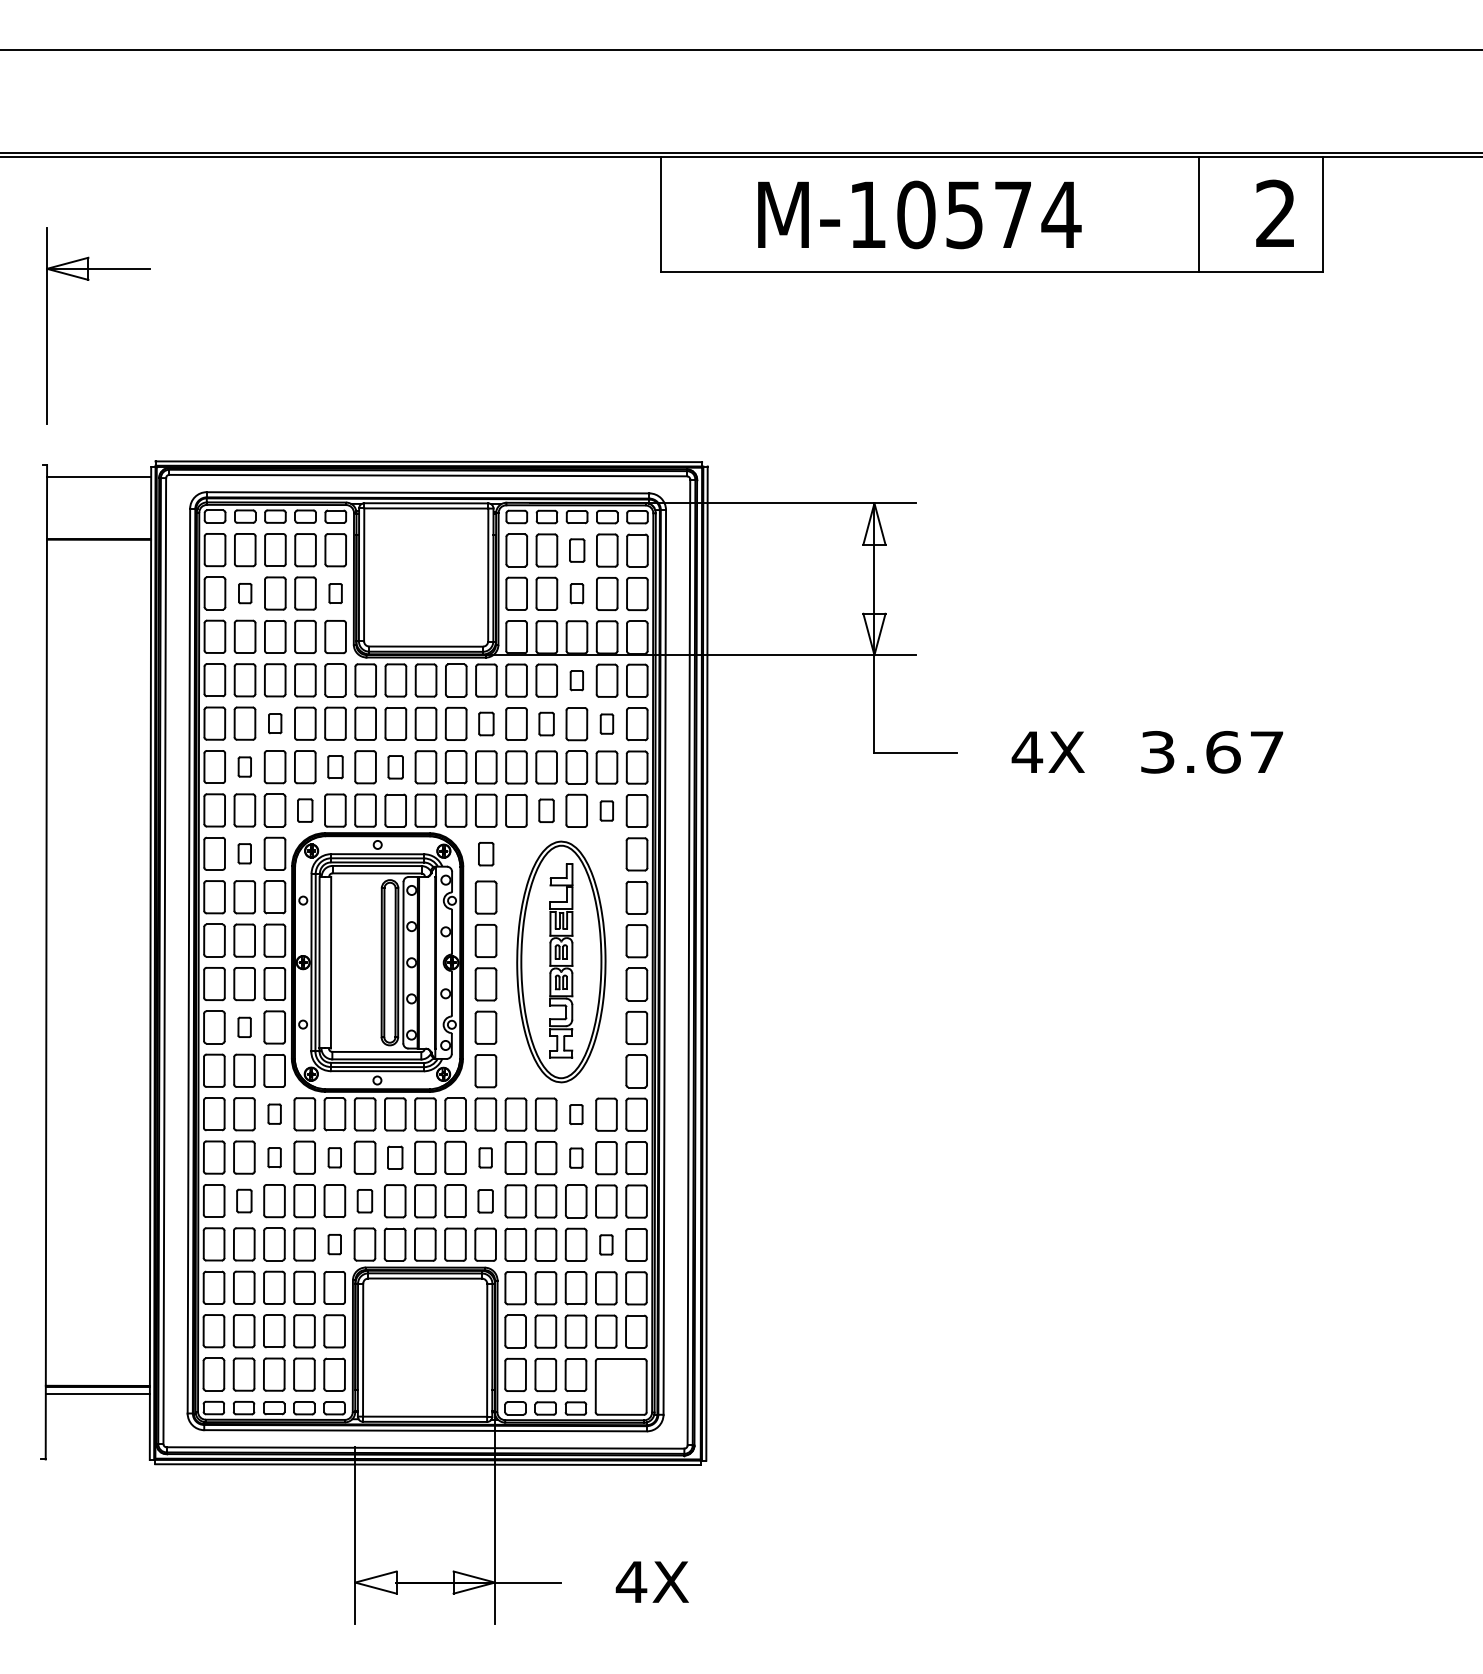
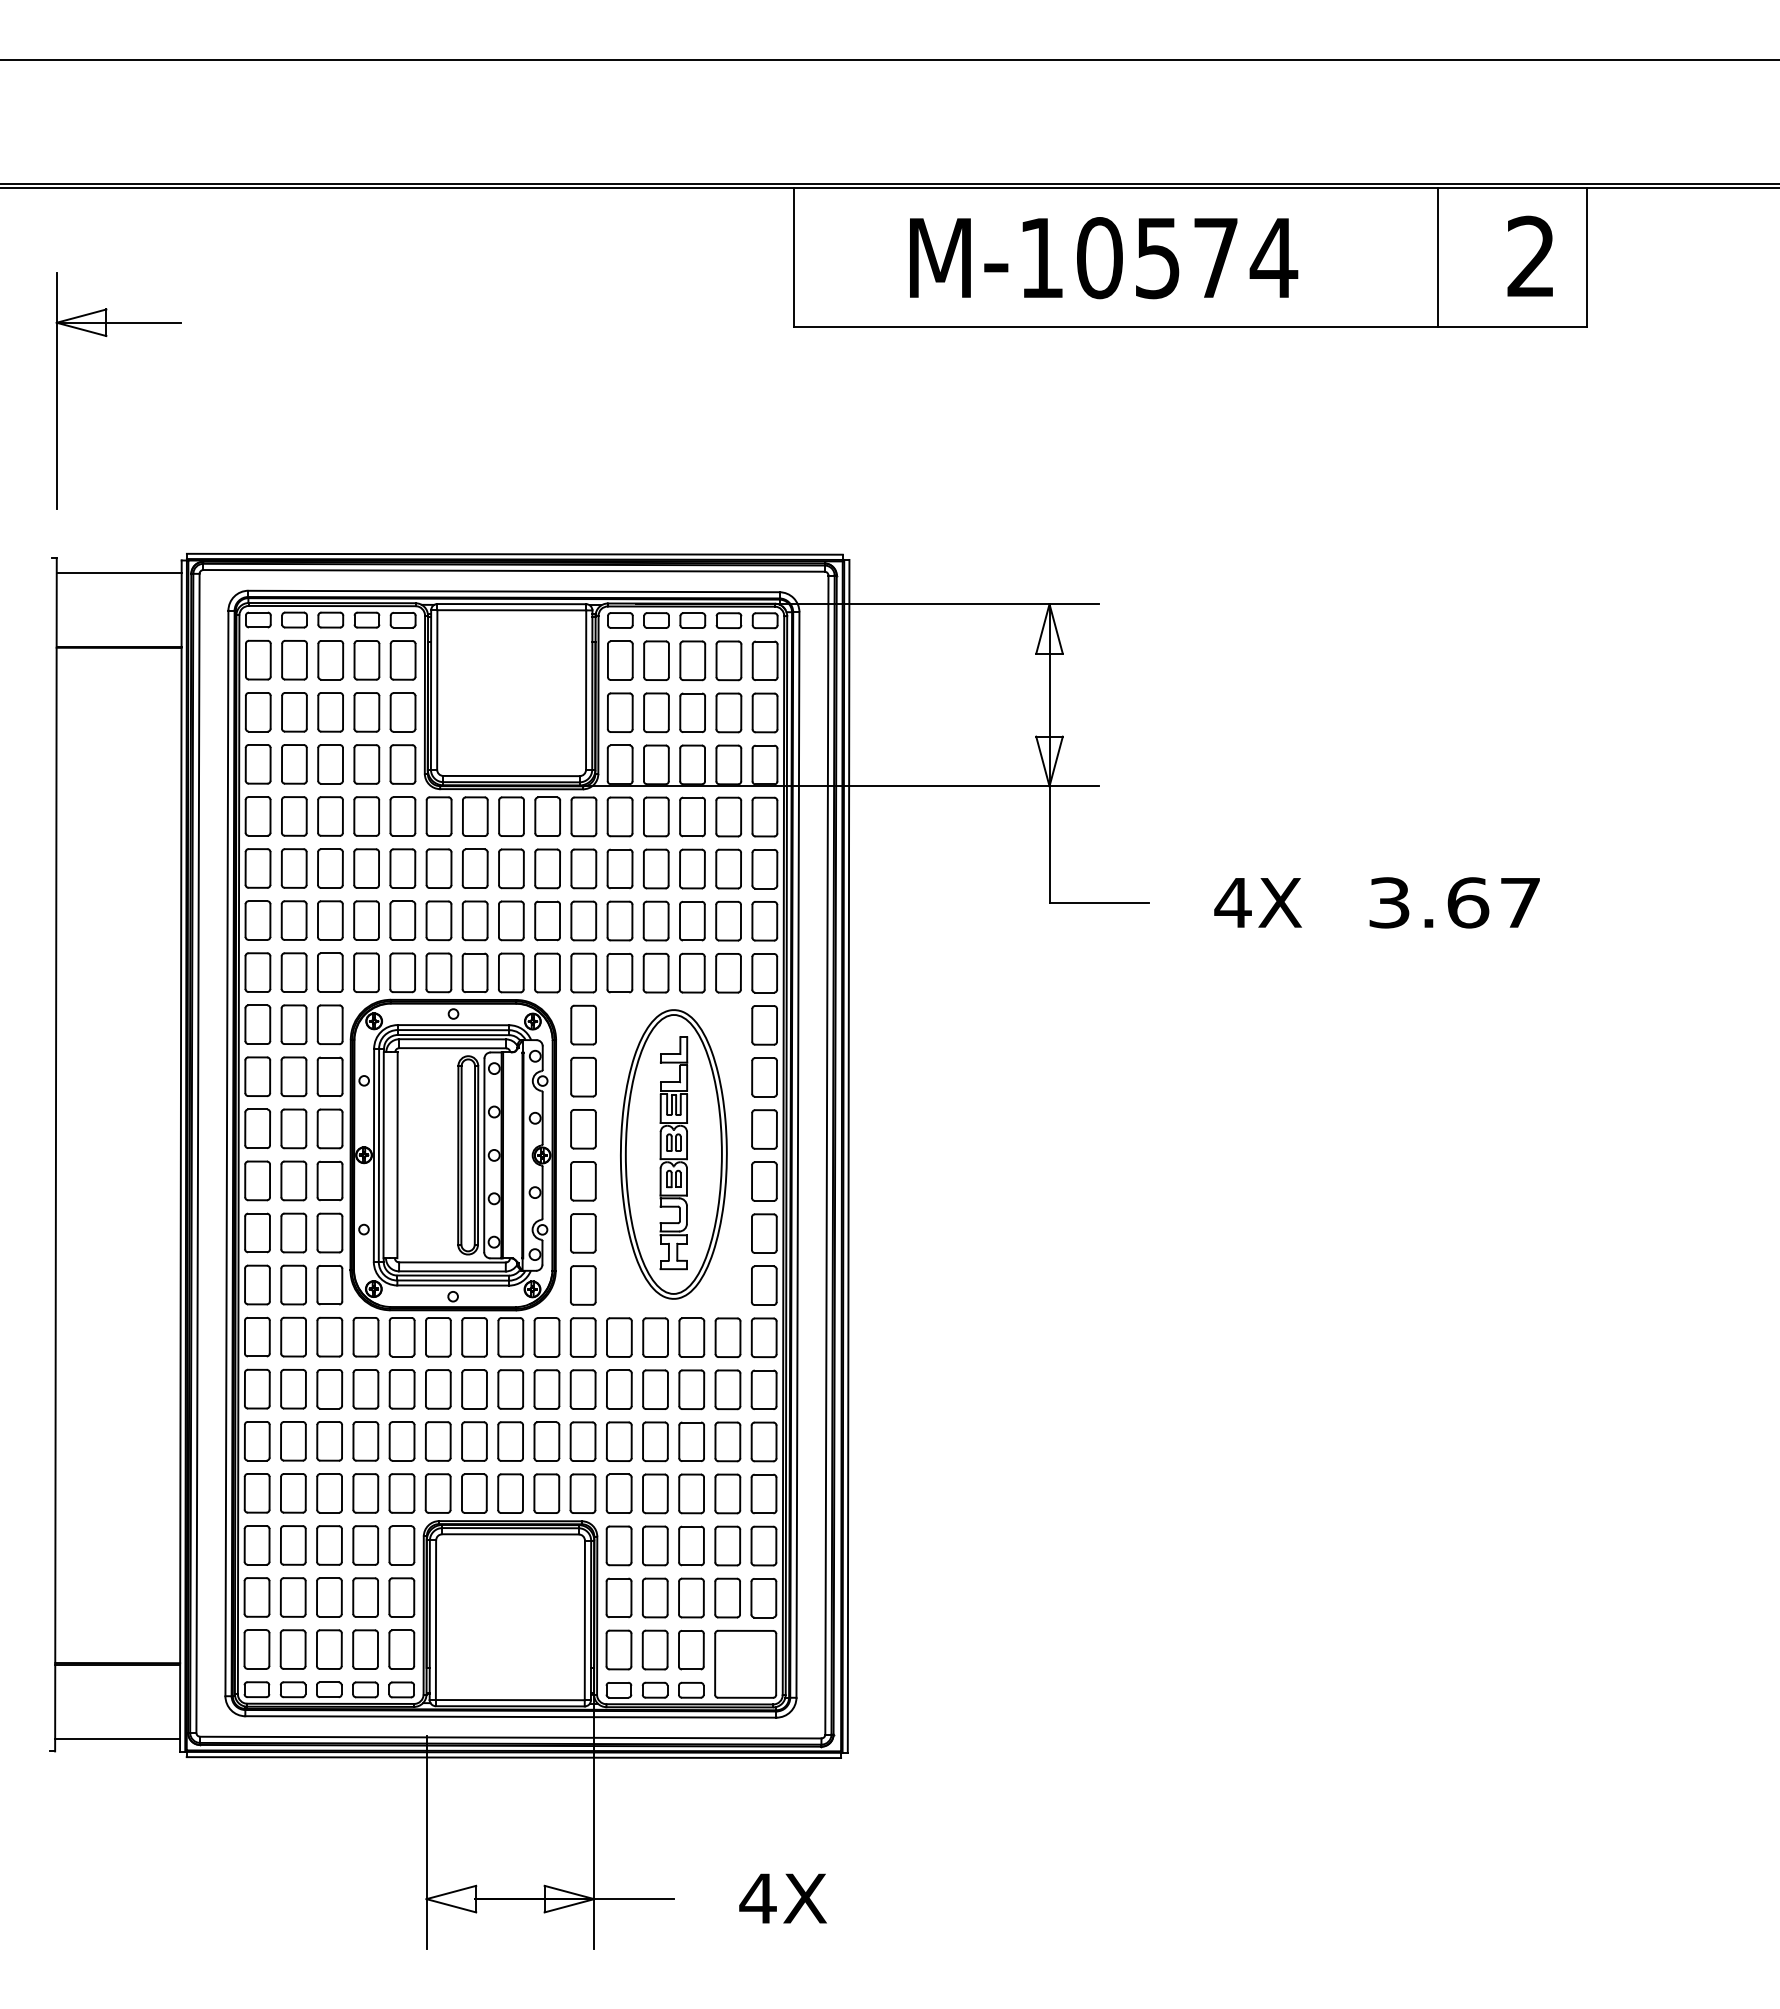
part: (576, 550) -> (692, 660), size x1.43
part: (245, 593) -> (294, 712), size x1.67
part: (335, 593) -> (402, 712), size x1.67
part: (576, 593) -> (692, 712), size x1.67
part: (576, 680) -> (692, 816), size x1.67
part: (275, 723) -> (330, 868), size x1.67
part: (486, 723) -> (583, 868), size x1.43
part: (546, 723) -> (655, 868), size x1.43
part: (606, 723) -> (728, 868), size x1.67
part: (244, 766) -> (293, 920), size x1.67
part: (335, 766) -> (402, 920), size x1.43
part: (395, 766) -> (474, 920), size x1.43
part: (305, 810) -> (366, 972), size x1.43
part: (546, 810) -> (655, 972), size x1.43
part: (606, 811) -> (728, 973), size x1.67
part: (244, 853) -> (293, 1024), size x1.67
part: (486, 853) -> (583, 1024), size x1.43
part: (244, 1027) -> (293, 1232), size x1.67
part: (274, 1113) -> (329, 1336), size x1.67
part: (576, 1114) -> (691, 1337), size x1.67
part: (274, 1157) -> (329, 1389), size x1.67
part: (334, 1157) -> (401, 1389), size x1.67
part: (395, 1157) -> (474, 1389), size x1.43
part: (485, 1157) -> (582, 1389), size x1.67
part: (576, 1157) -> (691, 1389), size x1.67
part: (244, 1201) -> (293, 1441), size x1.43
part: (364, 1201) -> (437, 1441), size x1.43
part: (485, 1201) -> (582, 1441), size x1.43
part: (334, 1244) -> (401, 1493), size x1.67
part: (606, 1244) -> (727, 1493), size x1.67
line: (97, 1393) -> (117, 1738), moved

